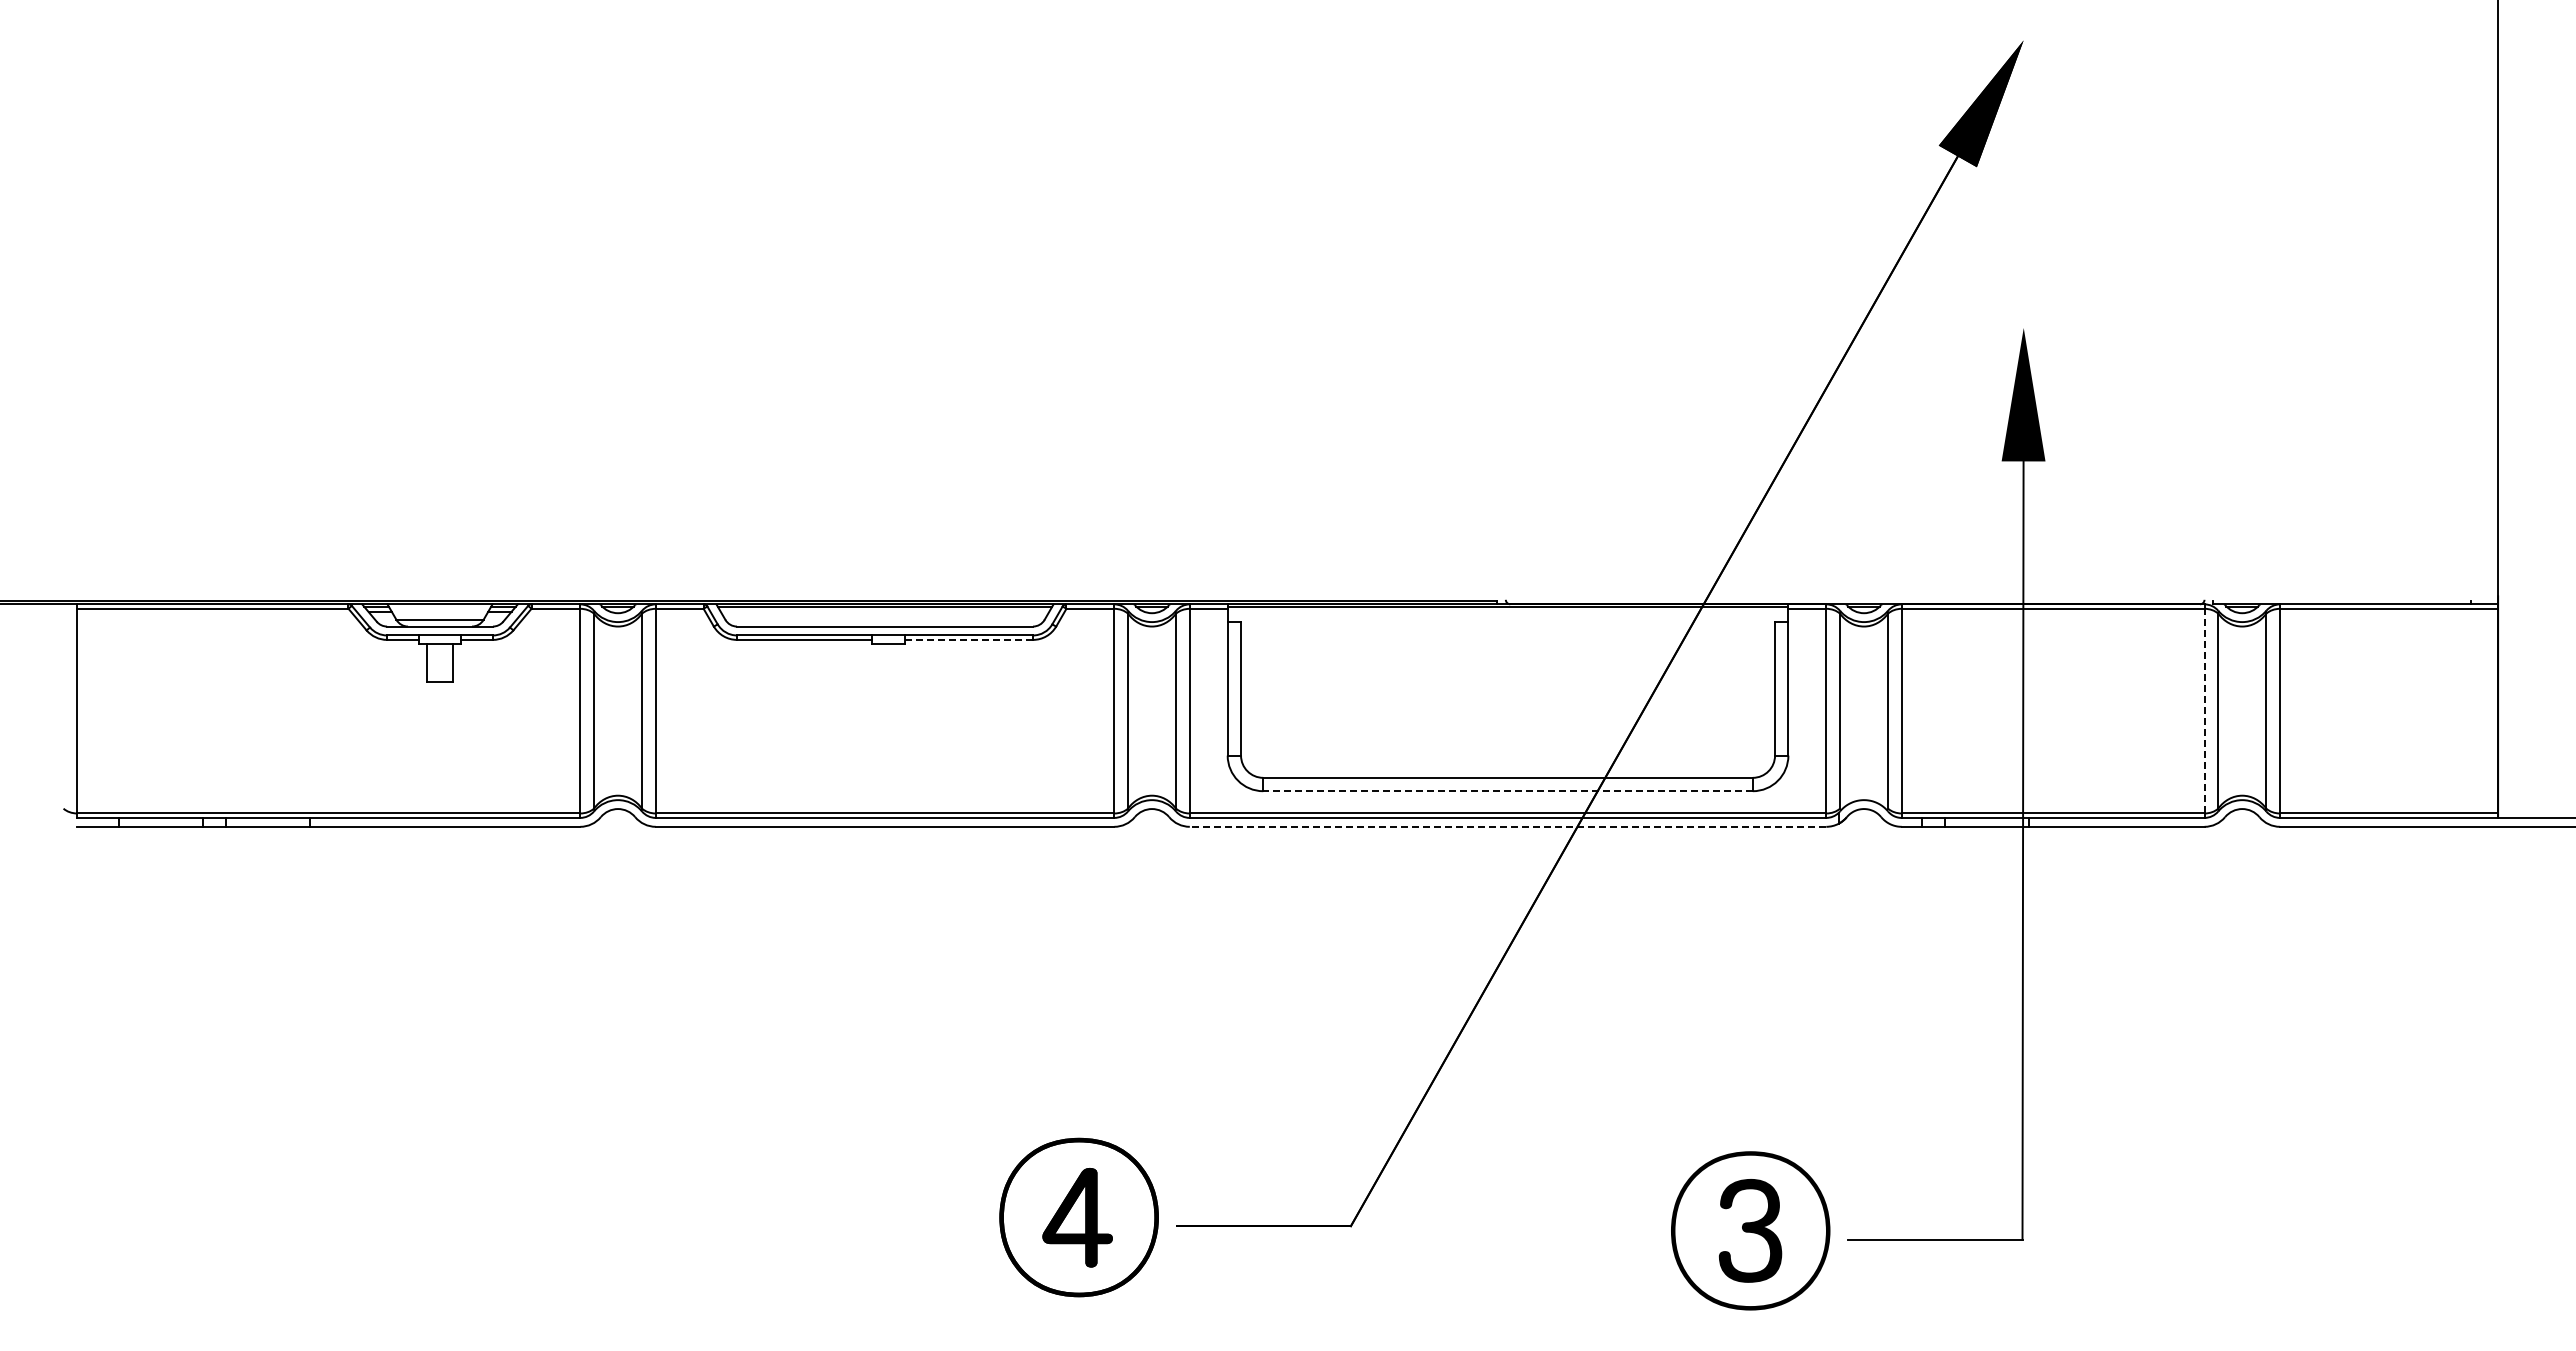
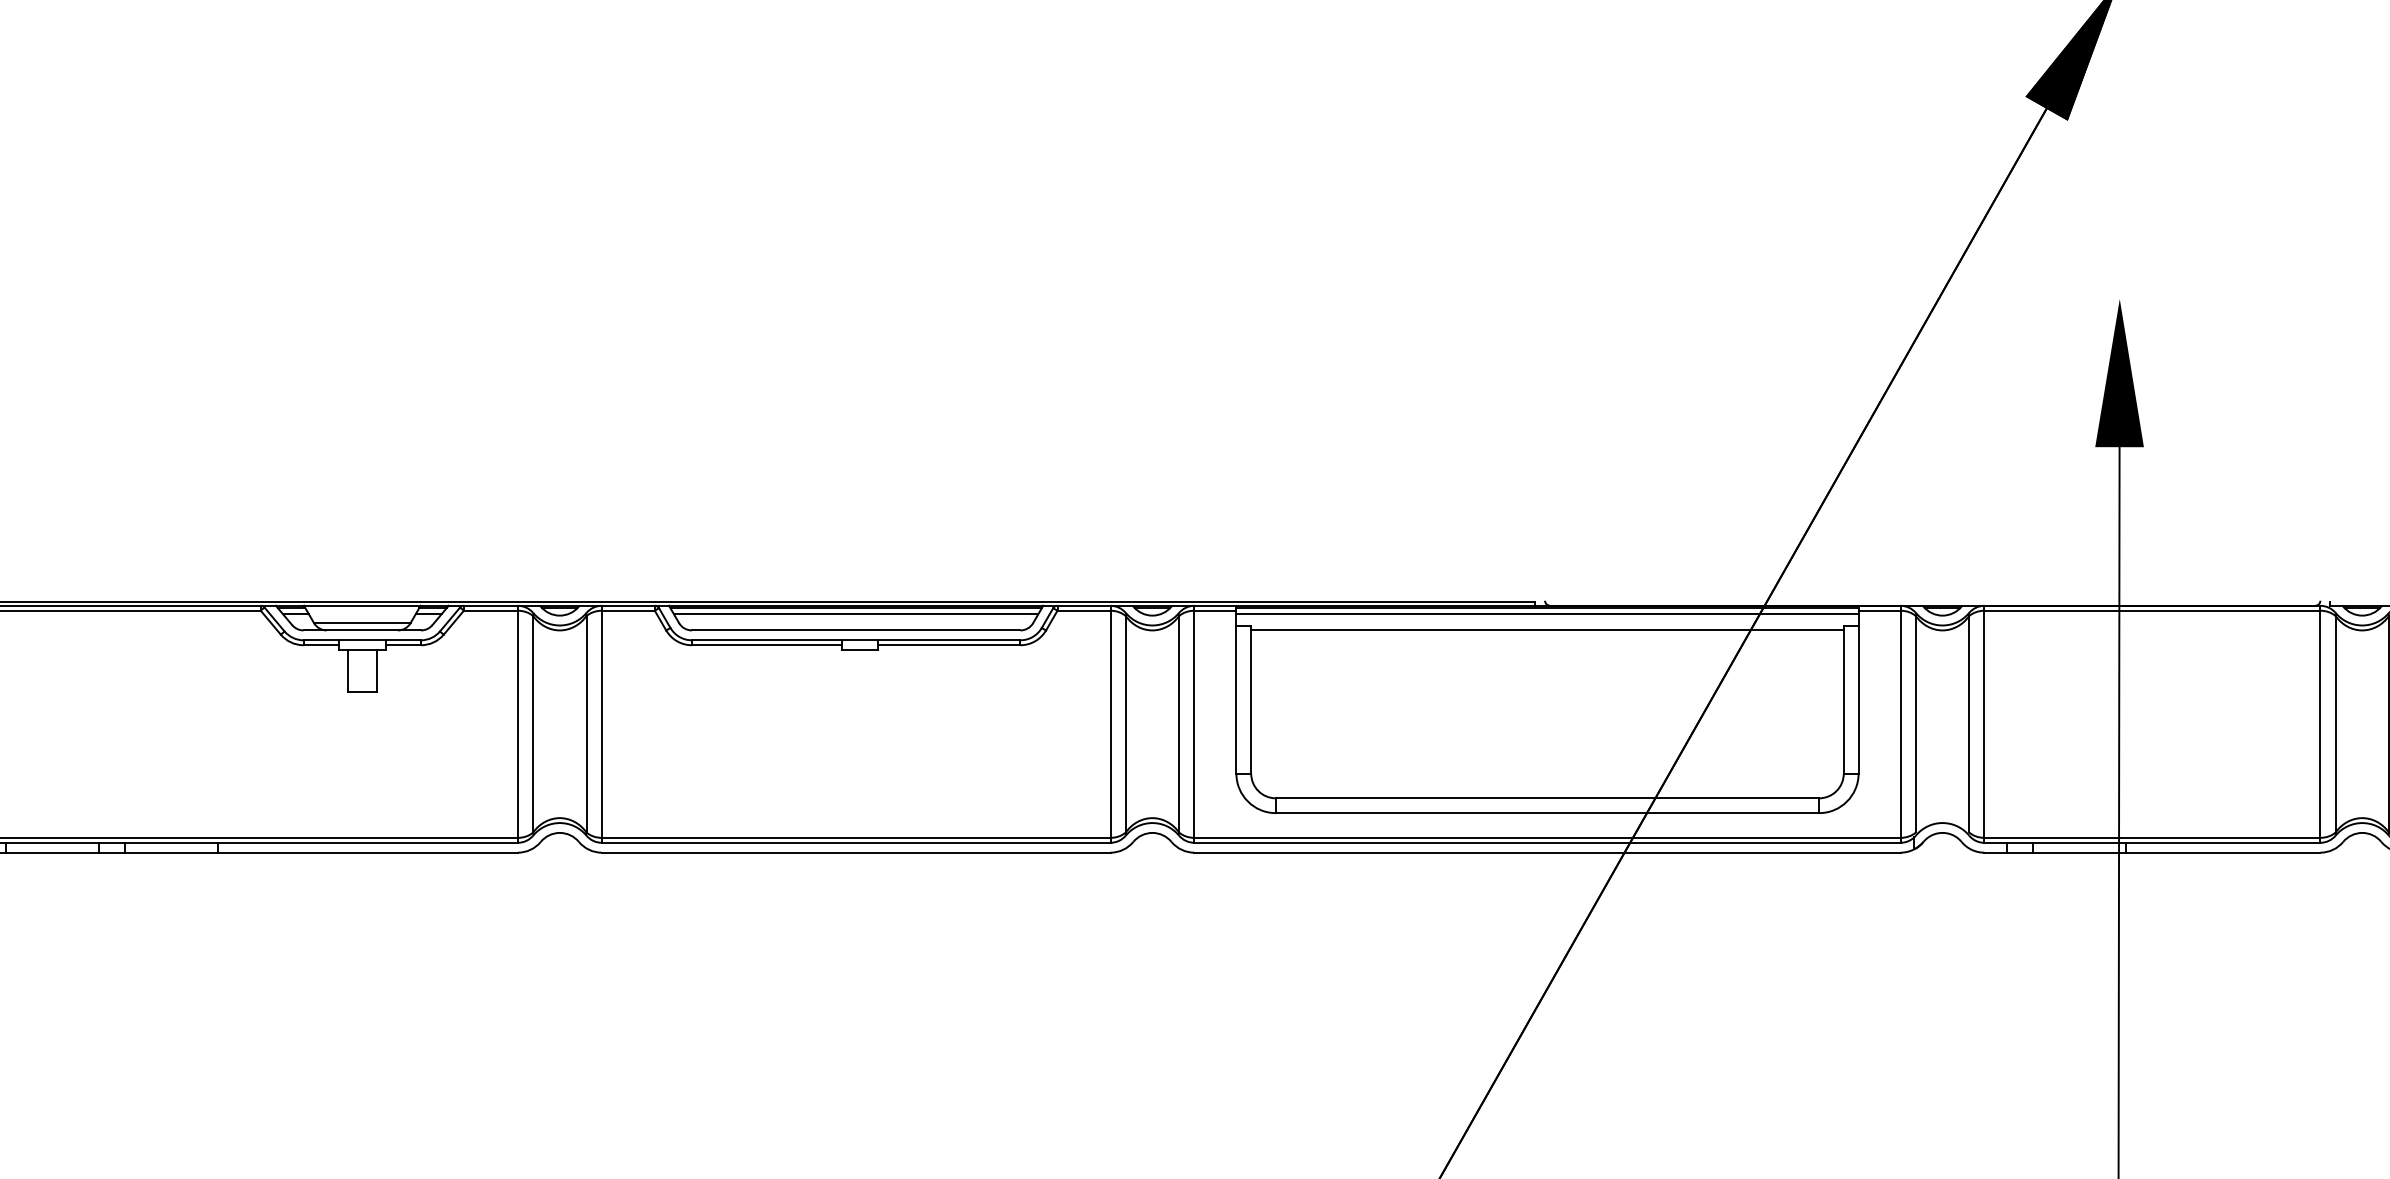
line: (884, 611) -> (855, 613), added
line: (1507, 611) -> (1546, 613), added
line: (1508, 626) -> (1548, 630), added
line: (968, 639) -> (948, 644), dashed -> solid
line: (2204, 710) -> (2320, 723), dashed -> solid
line: (1508, 791) -> (1548, 813), dashed -> solid
line: (1507, 826) -> (1546, 852), dashed -> solid

